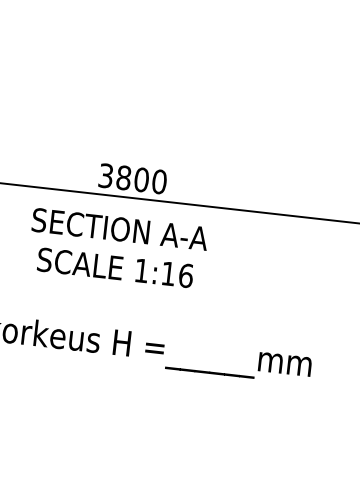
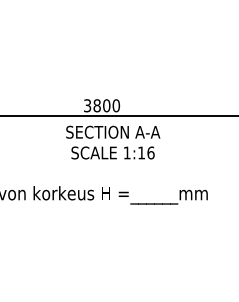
text: (118, 248) -> (113, 142), moved

